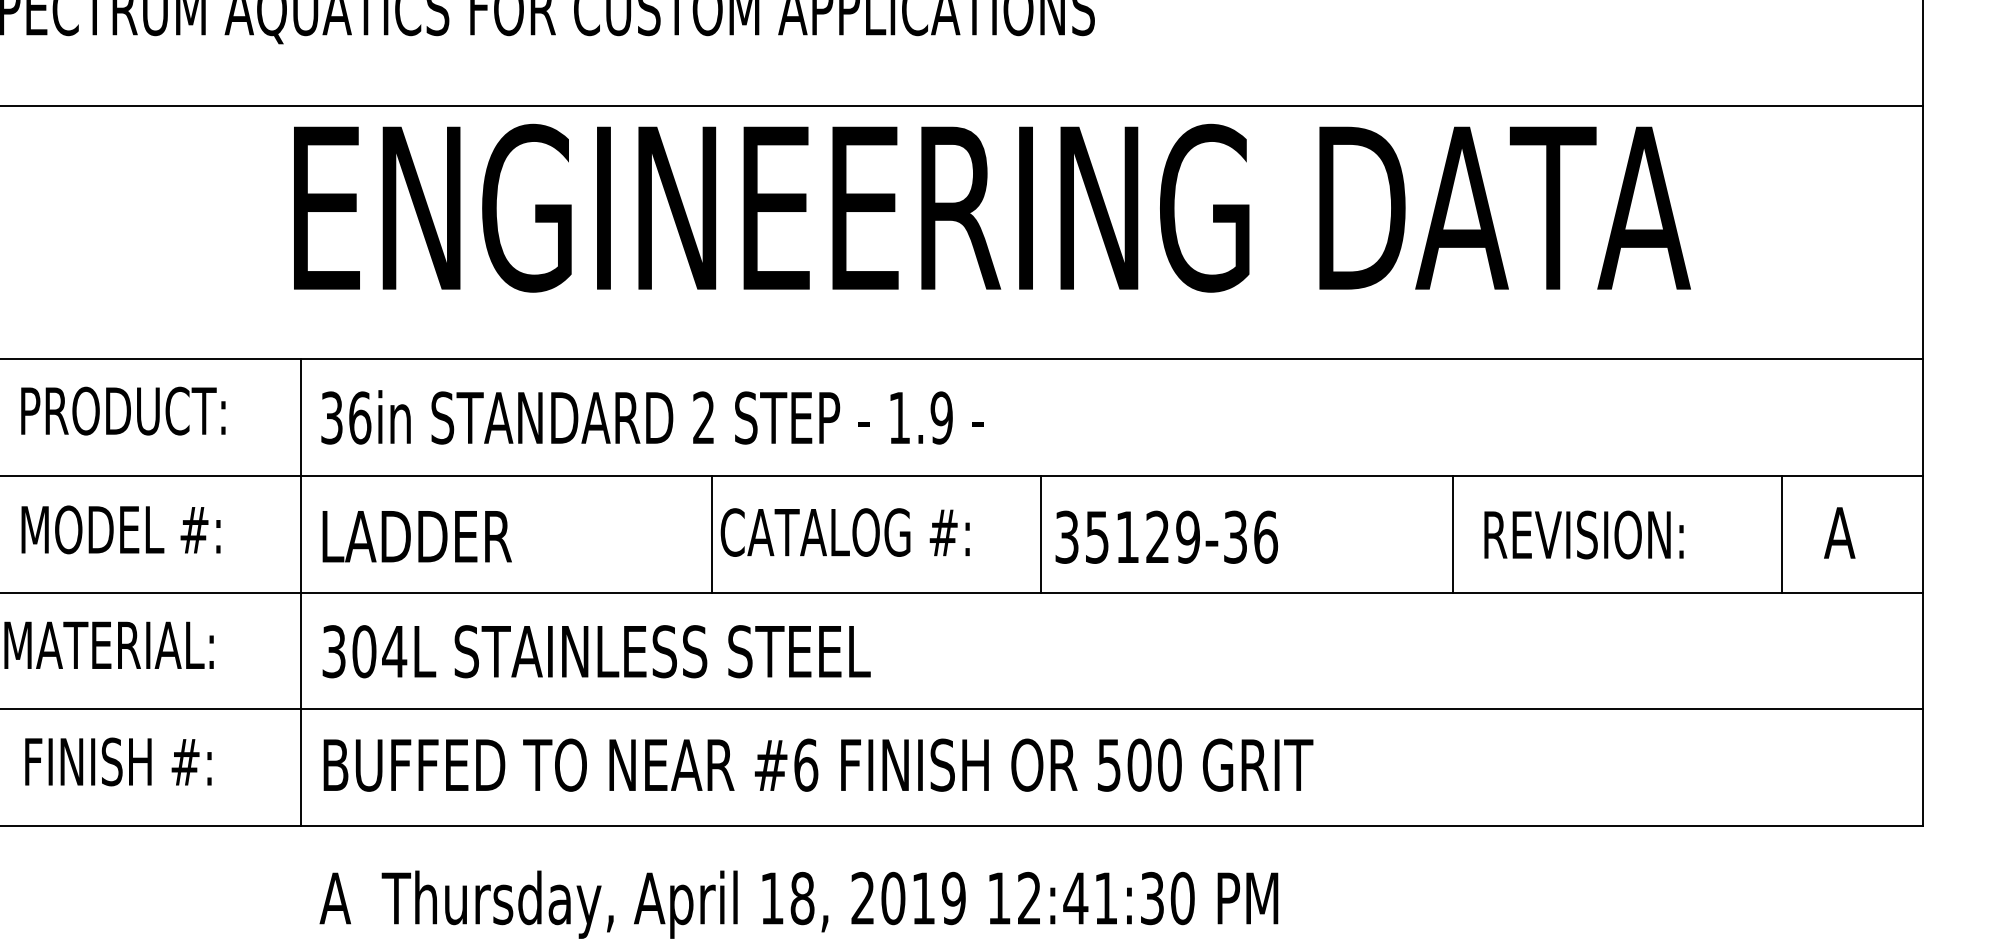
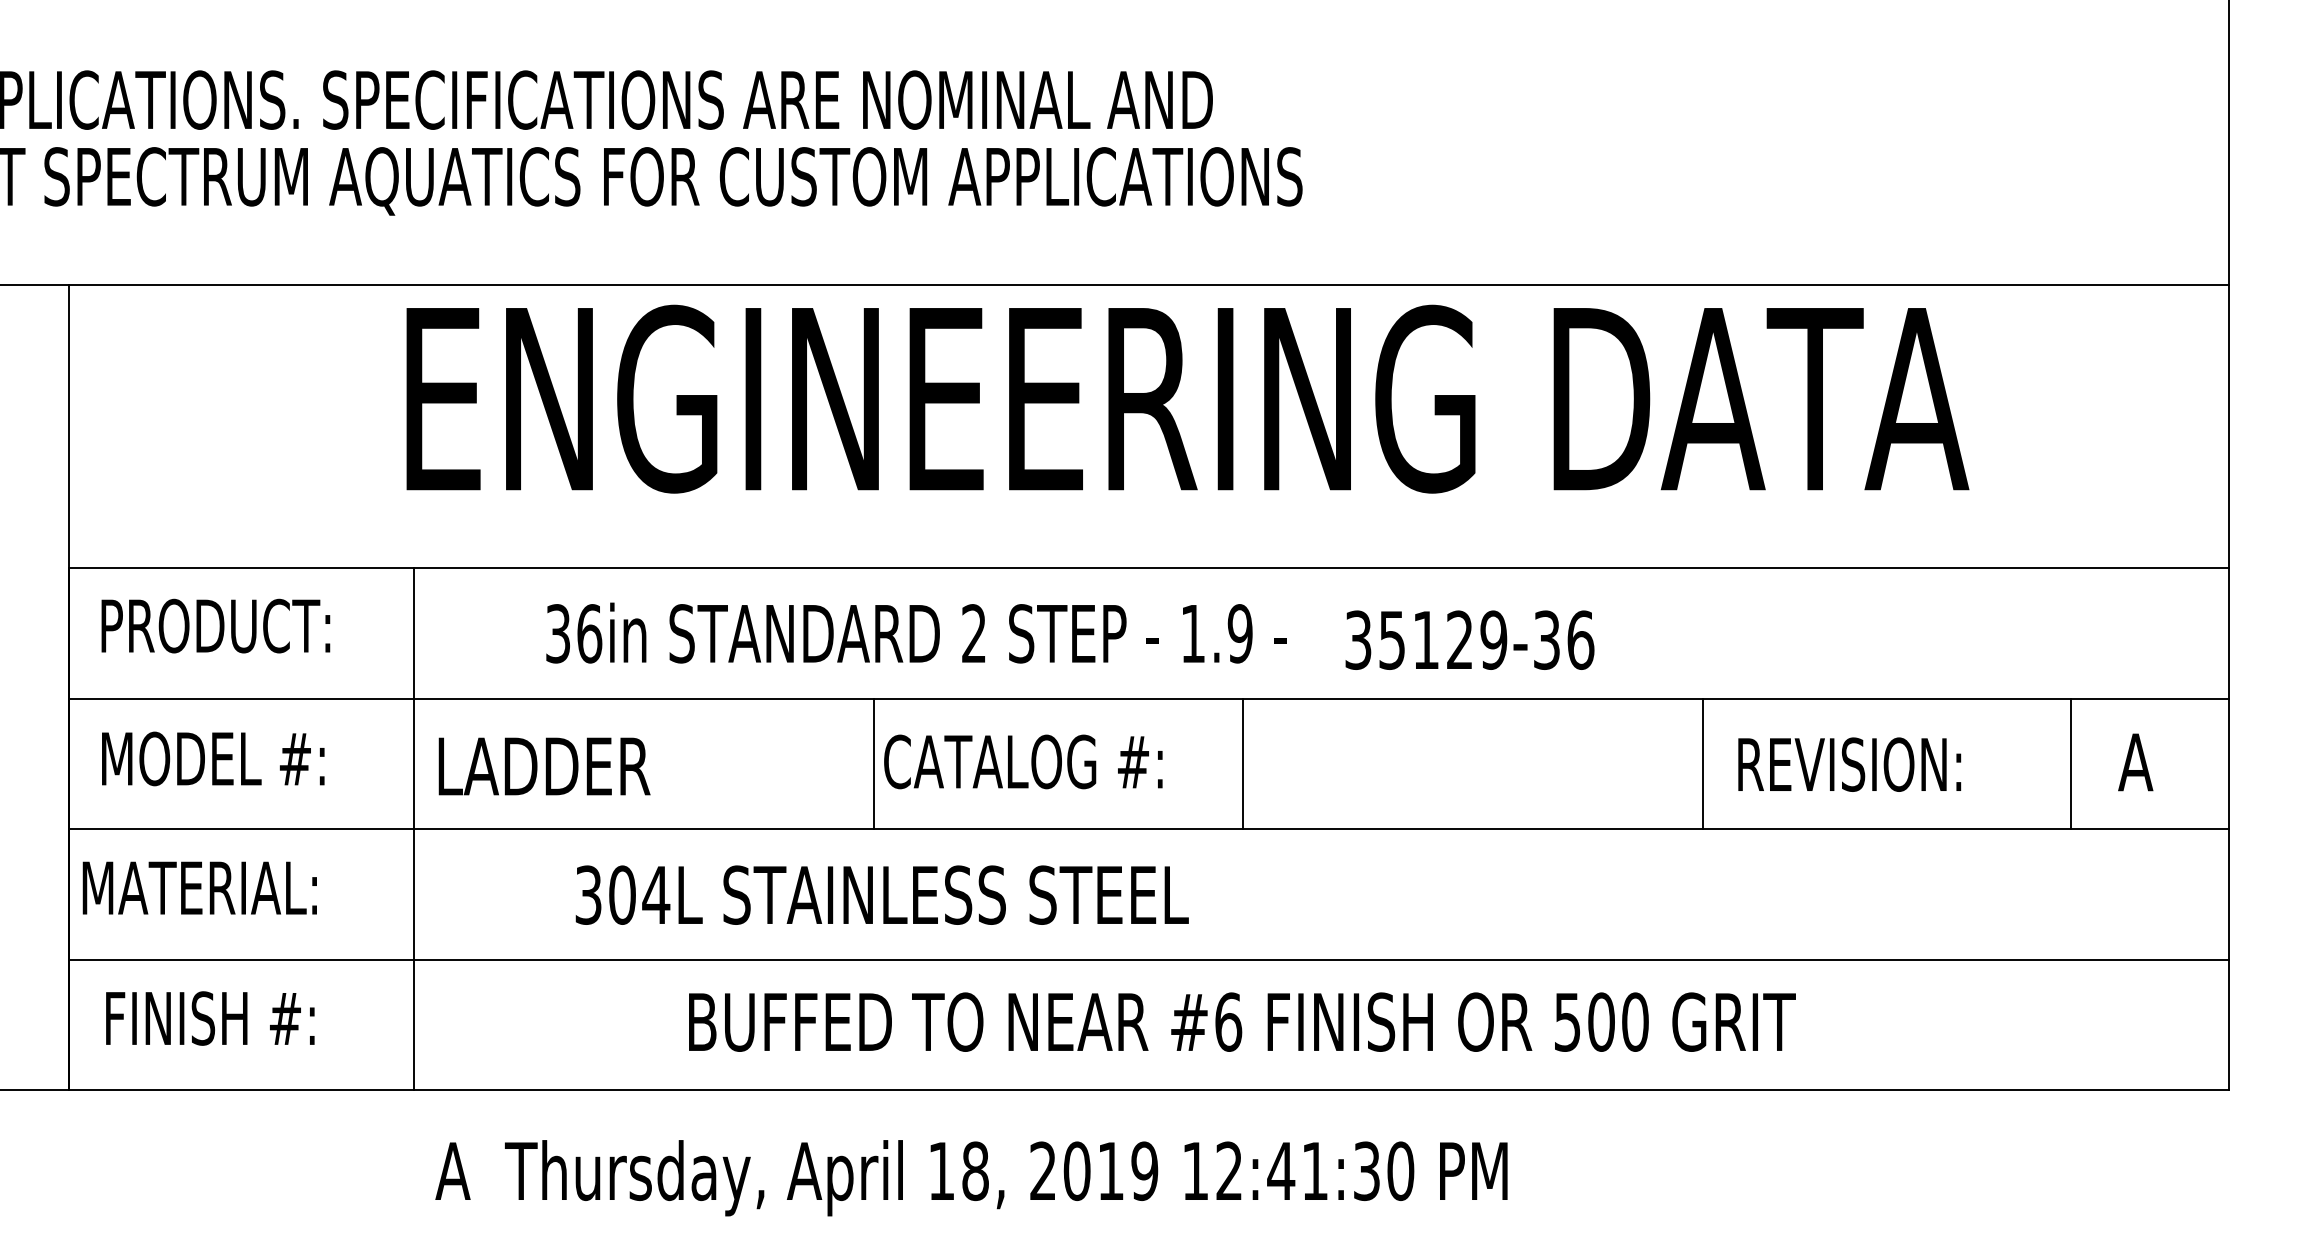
text: (652, 416) -> (916, 632), moved
text: (1166, 536) -> (1469, 639), moved
text: (595, 651) -> (881, 894), moved
text: (818, 764) -> (1242, 1021), moved

